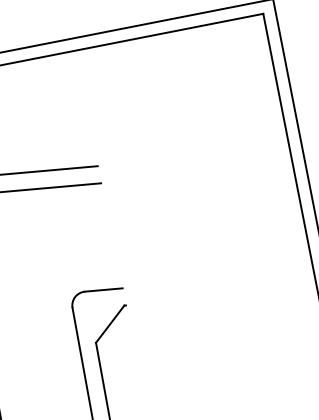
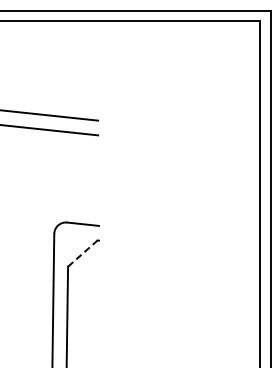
line: (109, 324) -> (82, 253), solid -> dashed

